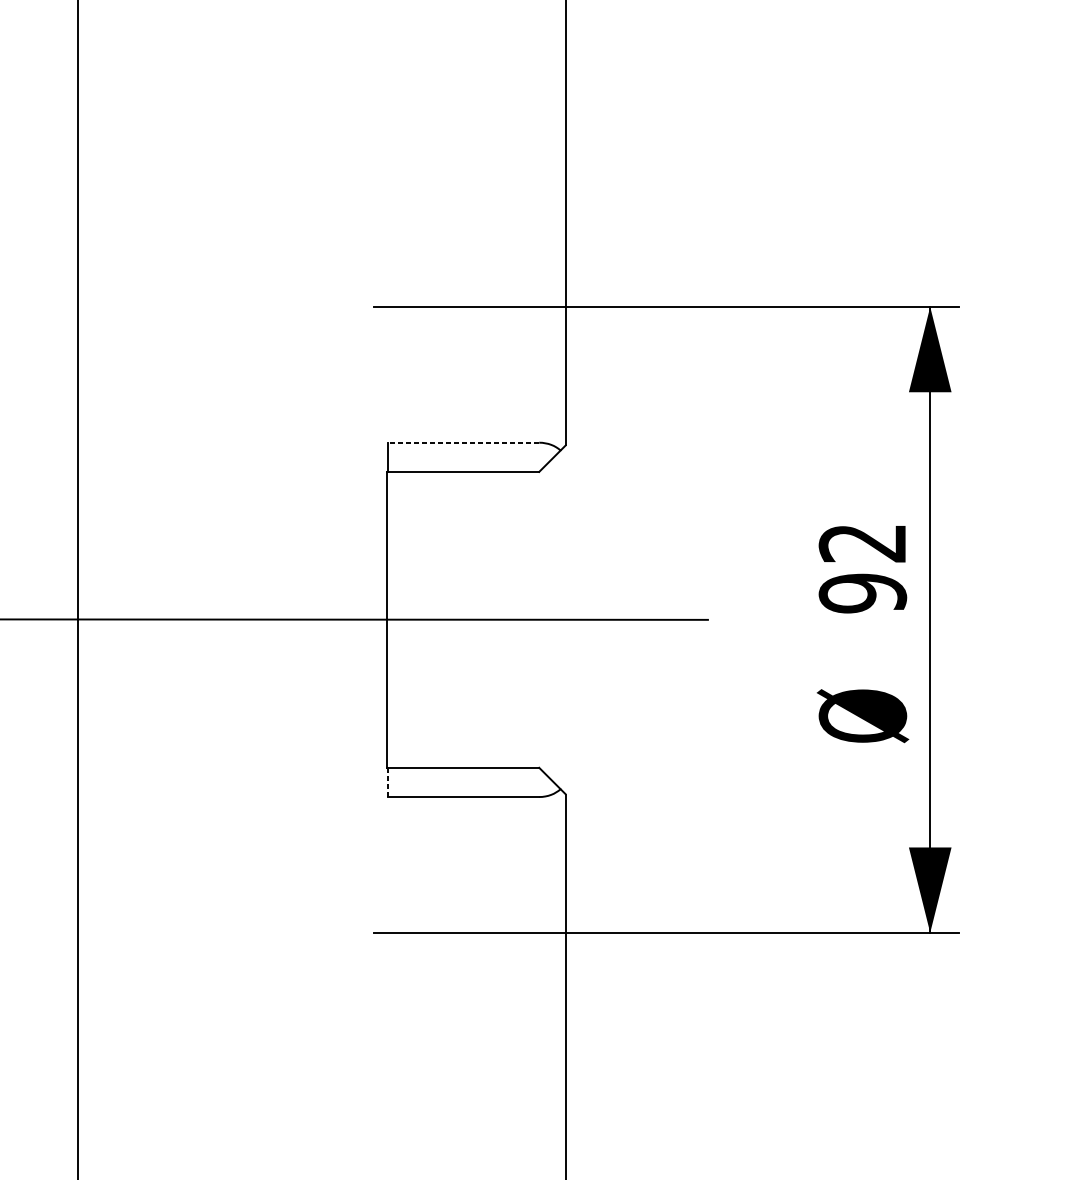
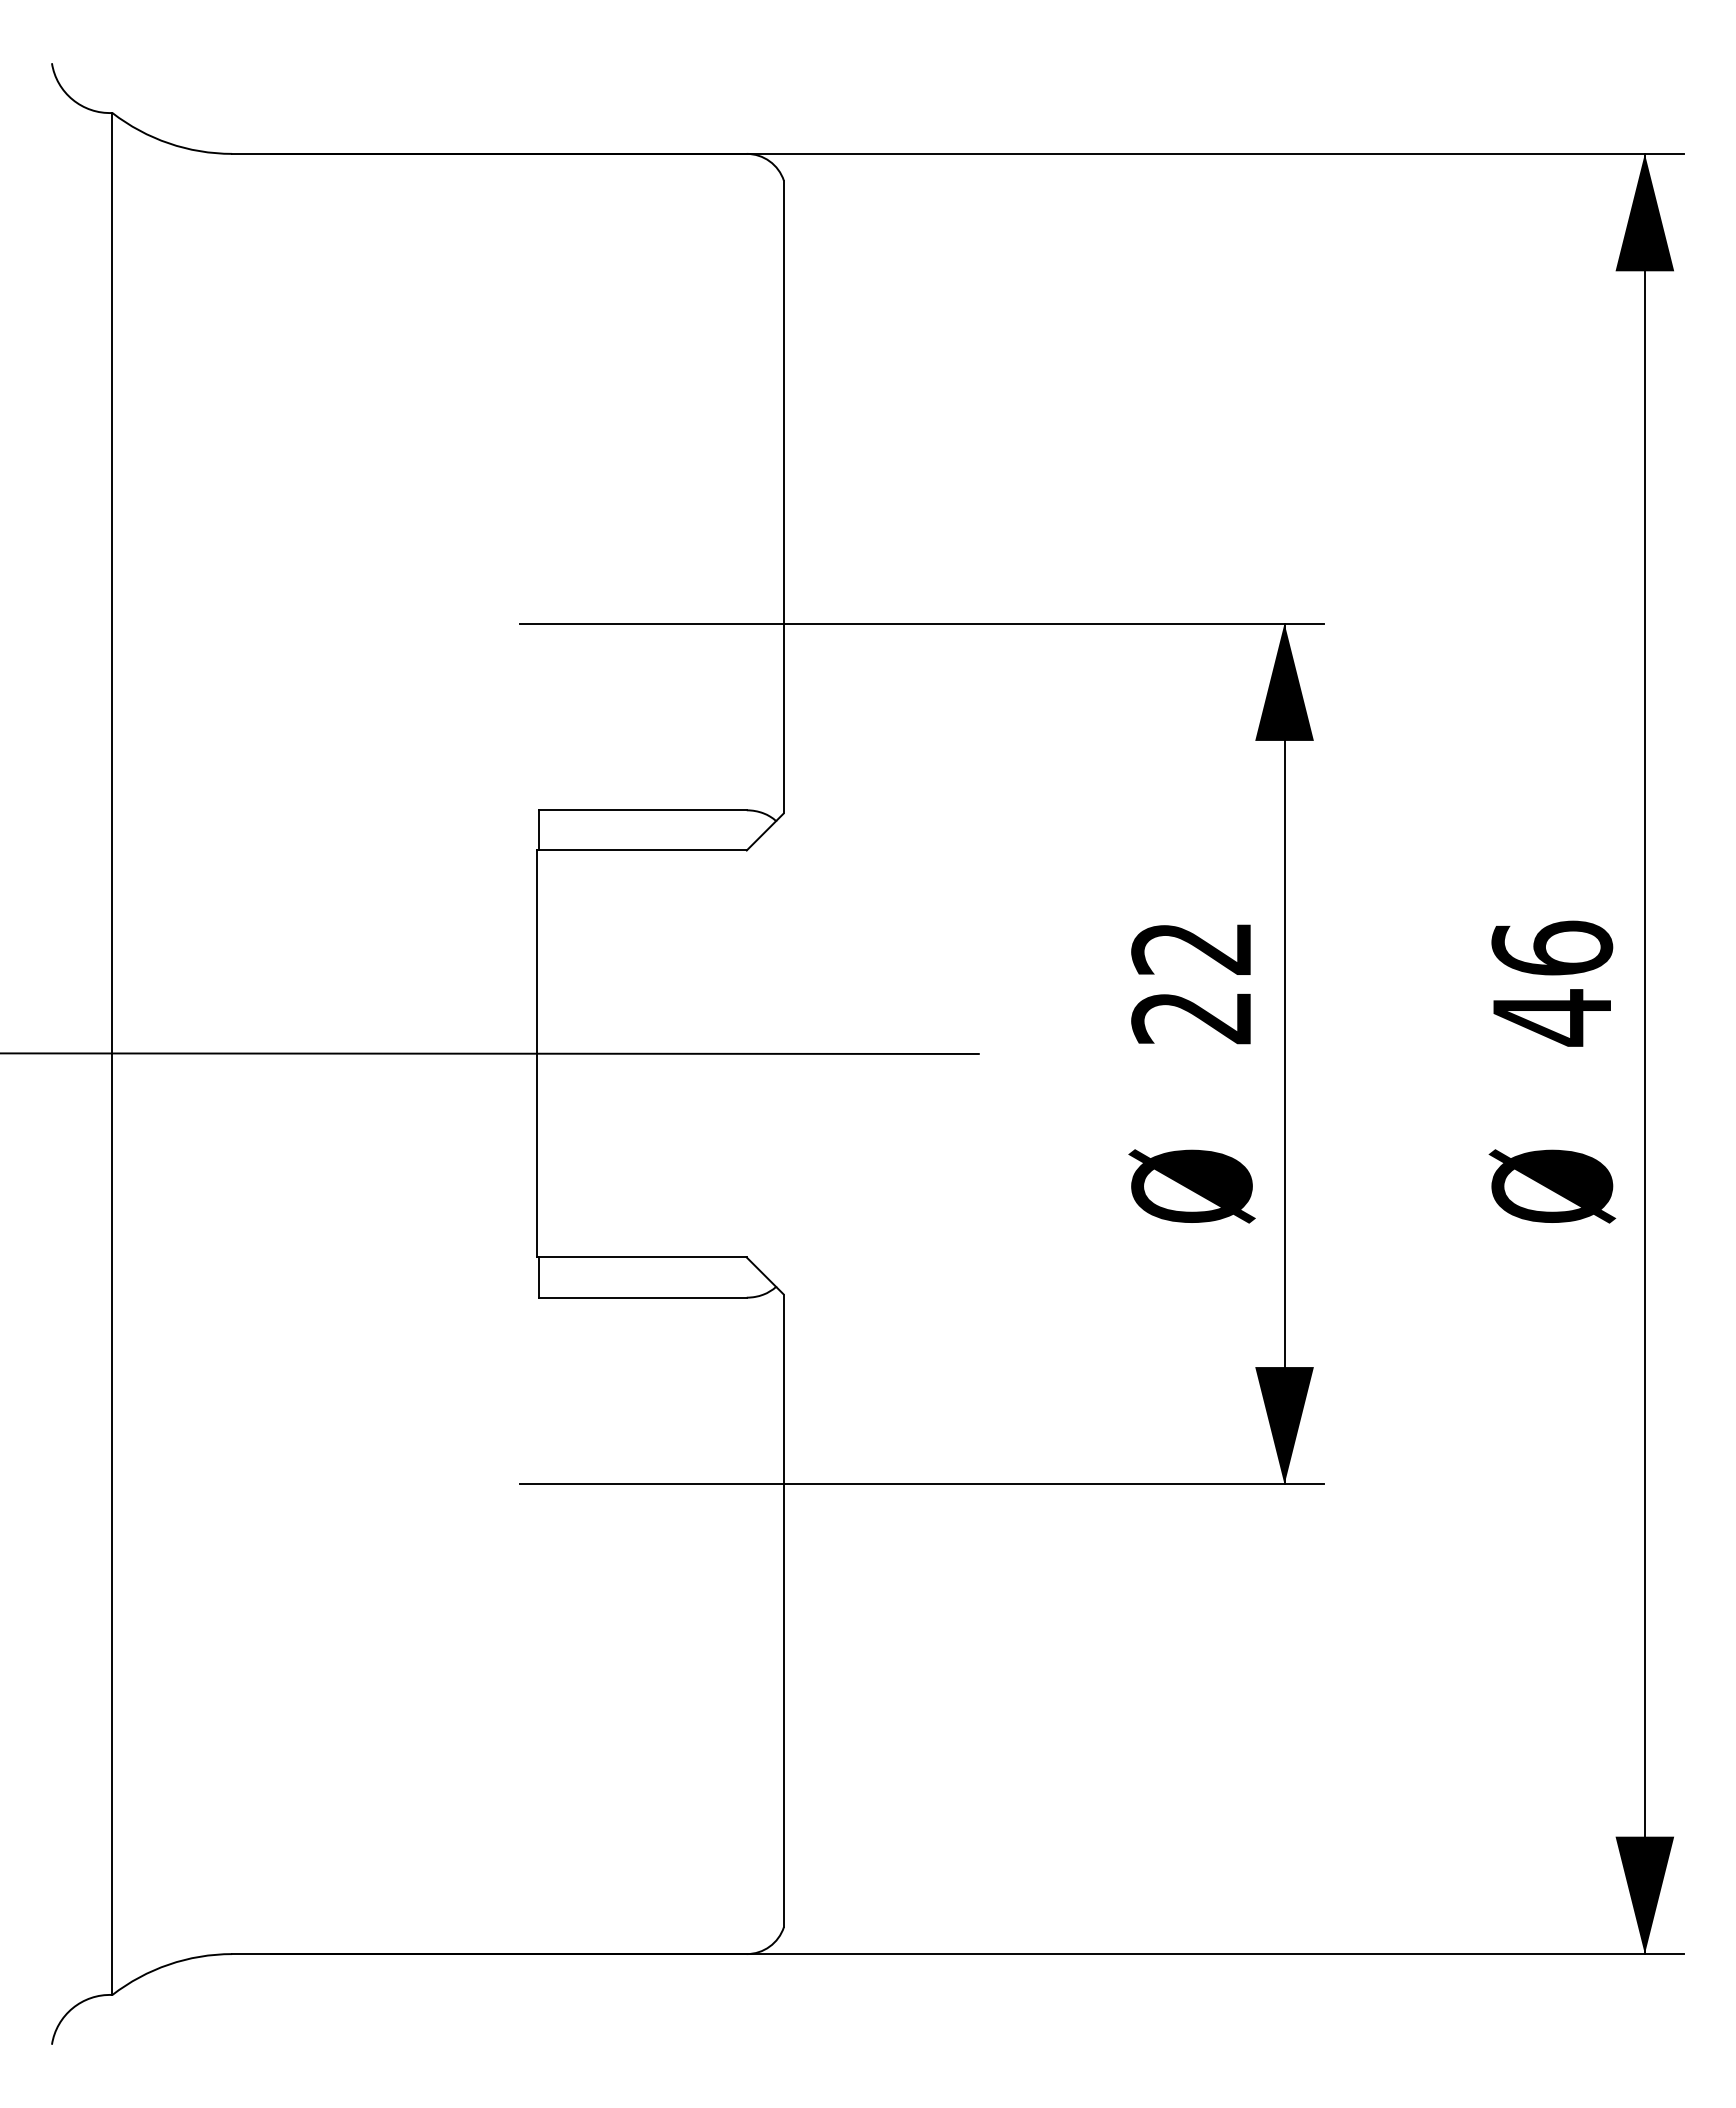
line: (464, 442) -> (643, 810), dashed -> solid
text: (862, 593) -> (1191, 1017), 92 -> 22
line: (388, 782) -> (539, 1277), dashed -> solid

